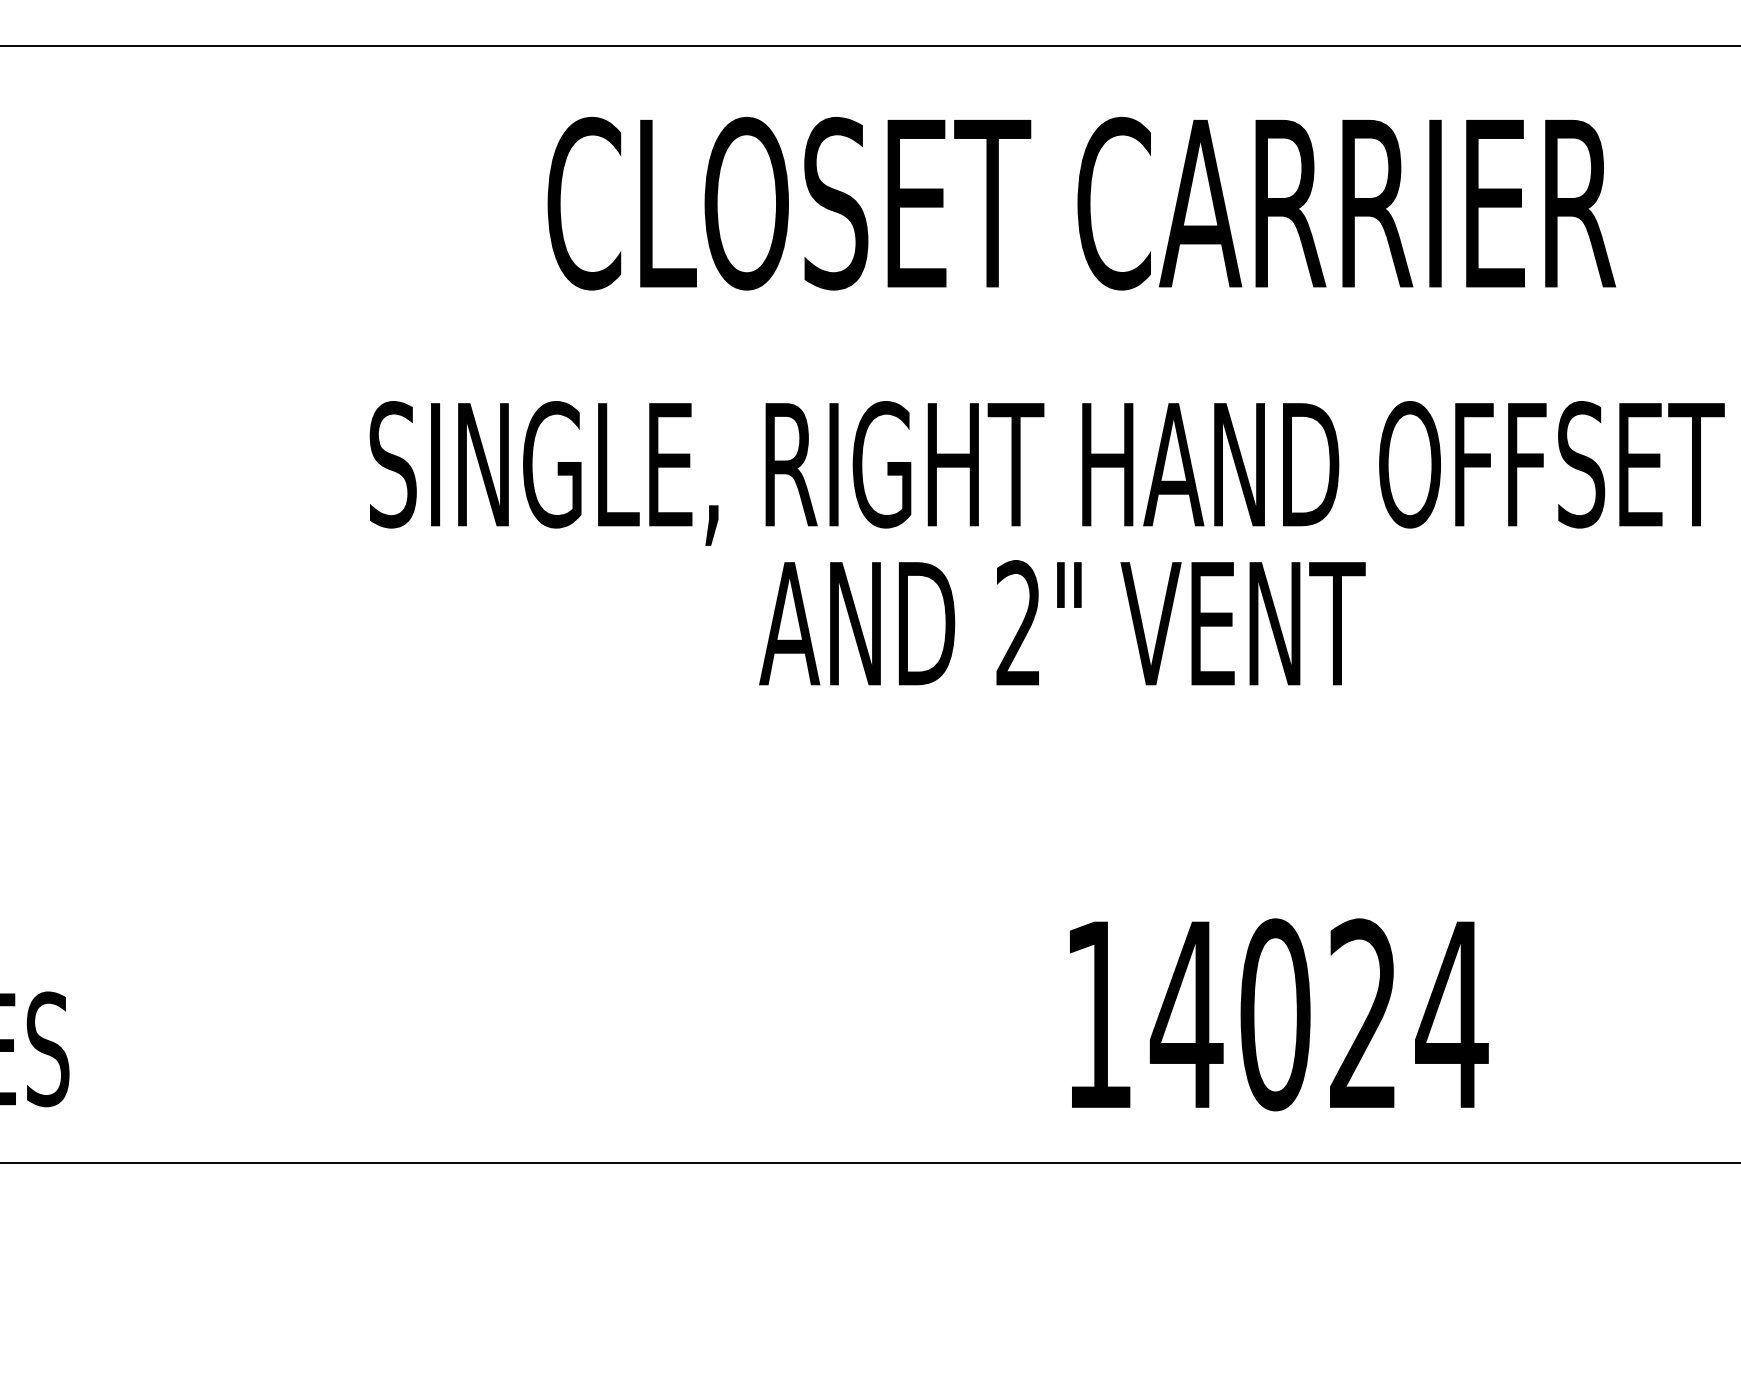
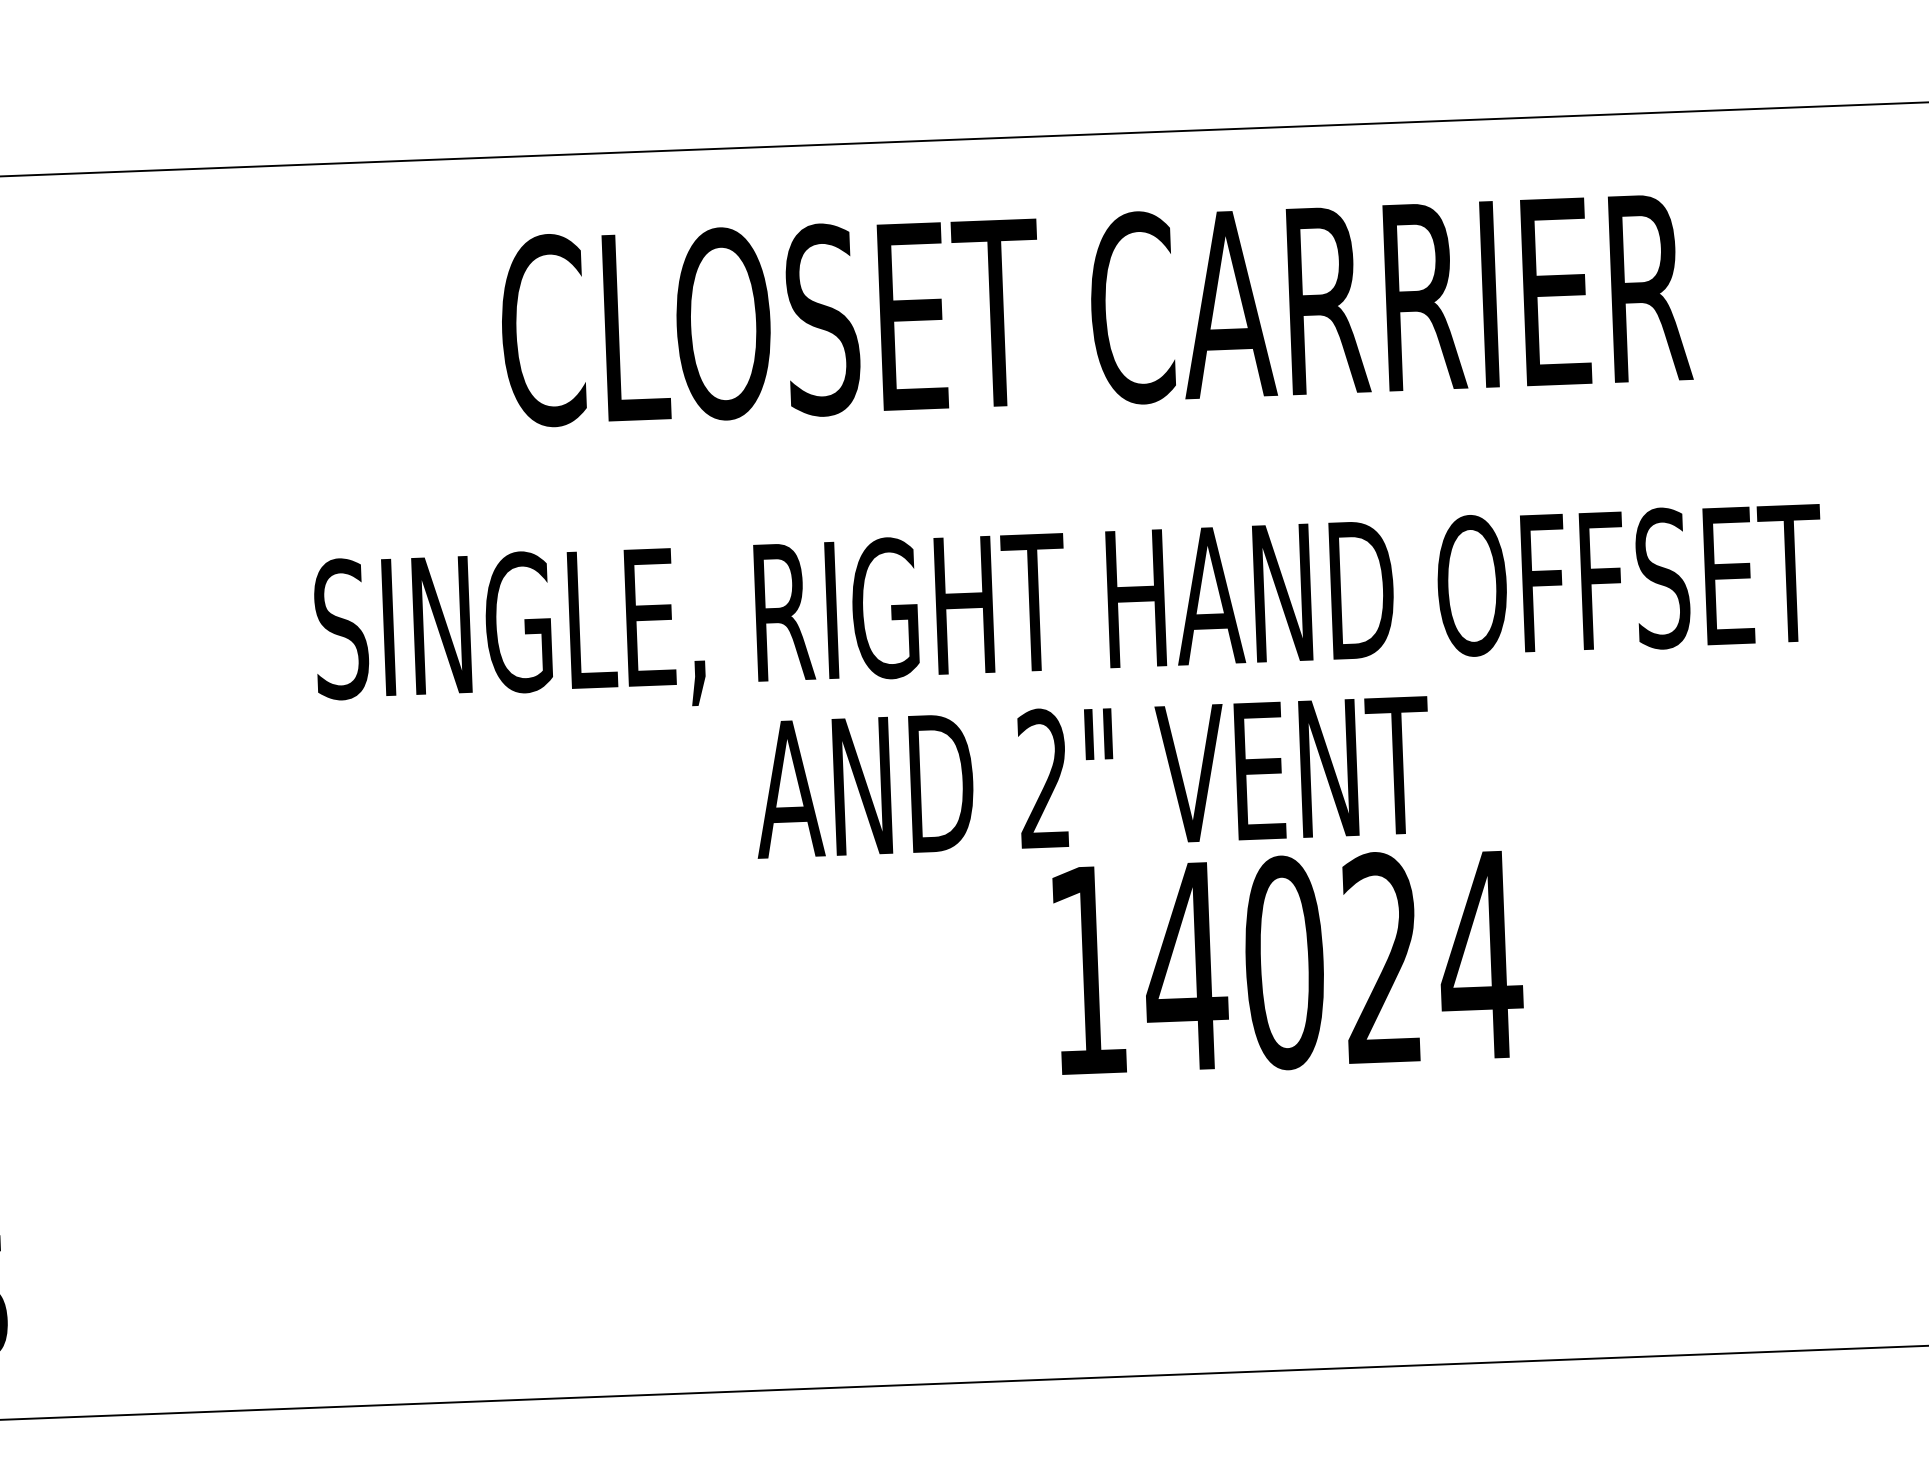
text: (1279, 1014) -> (1289, 962), moved

